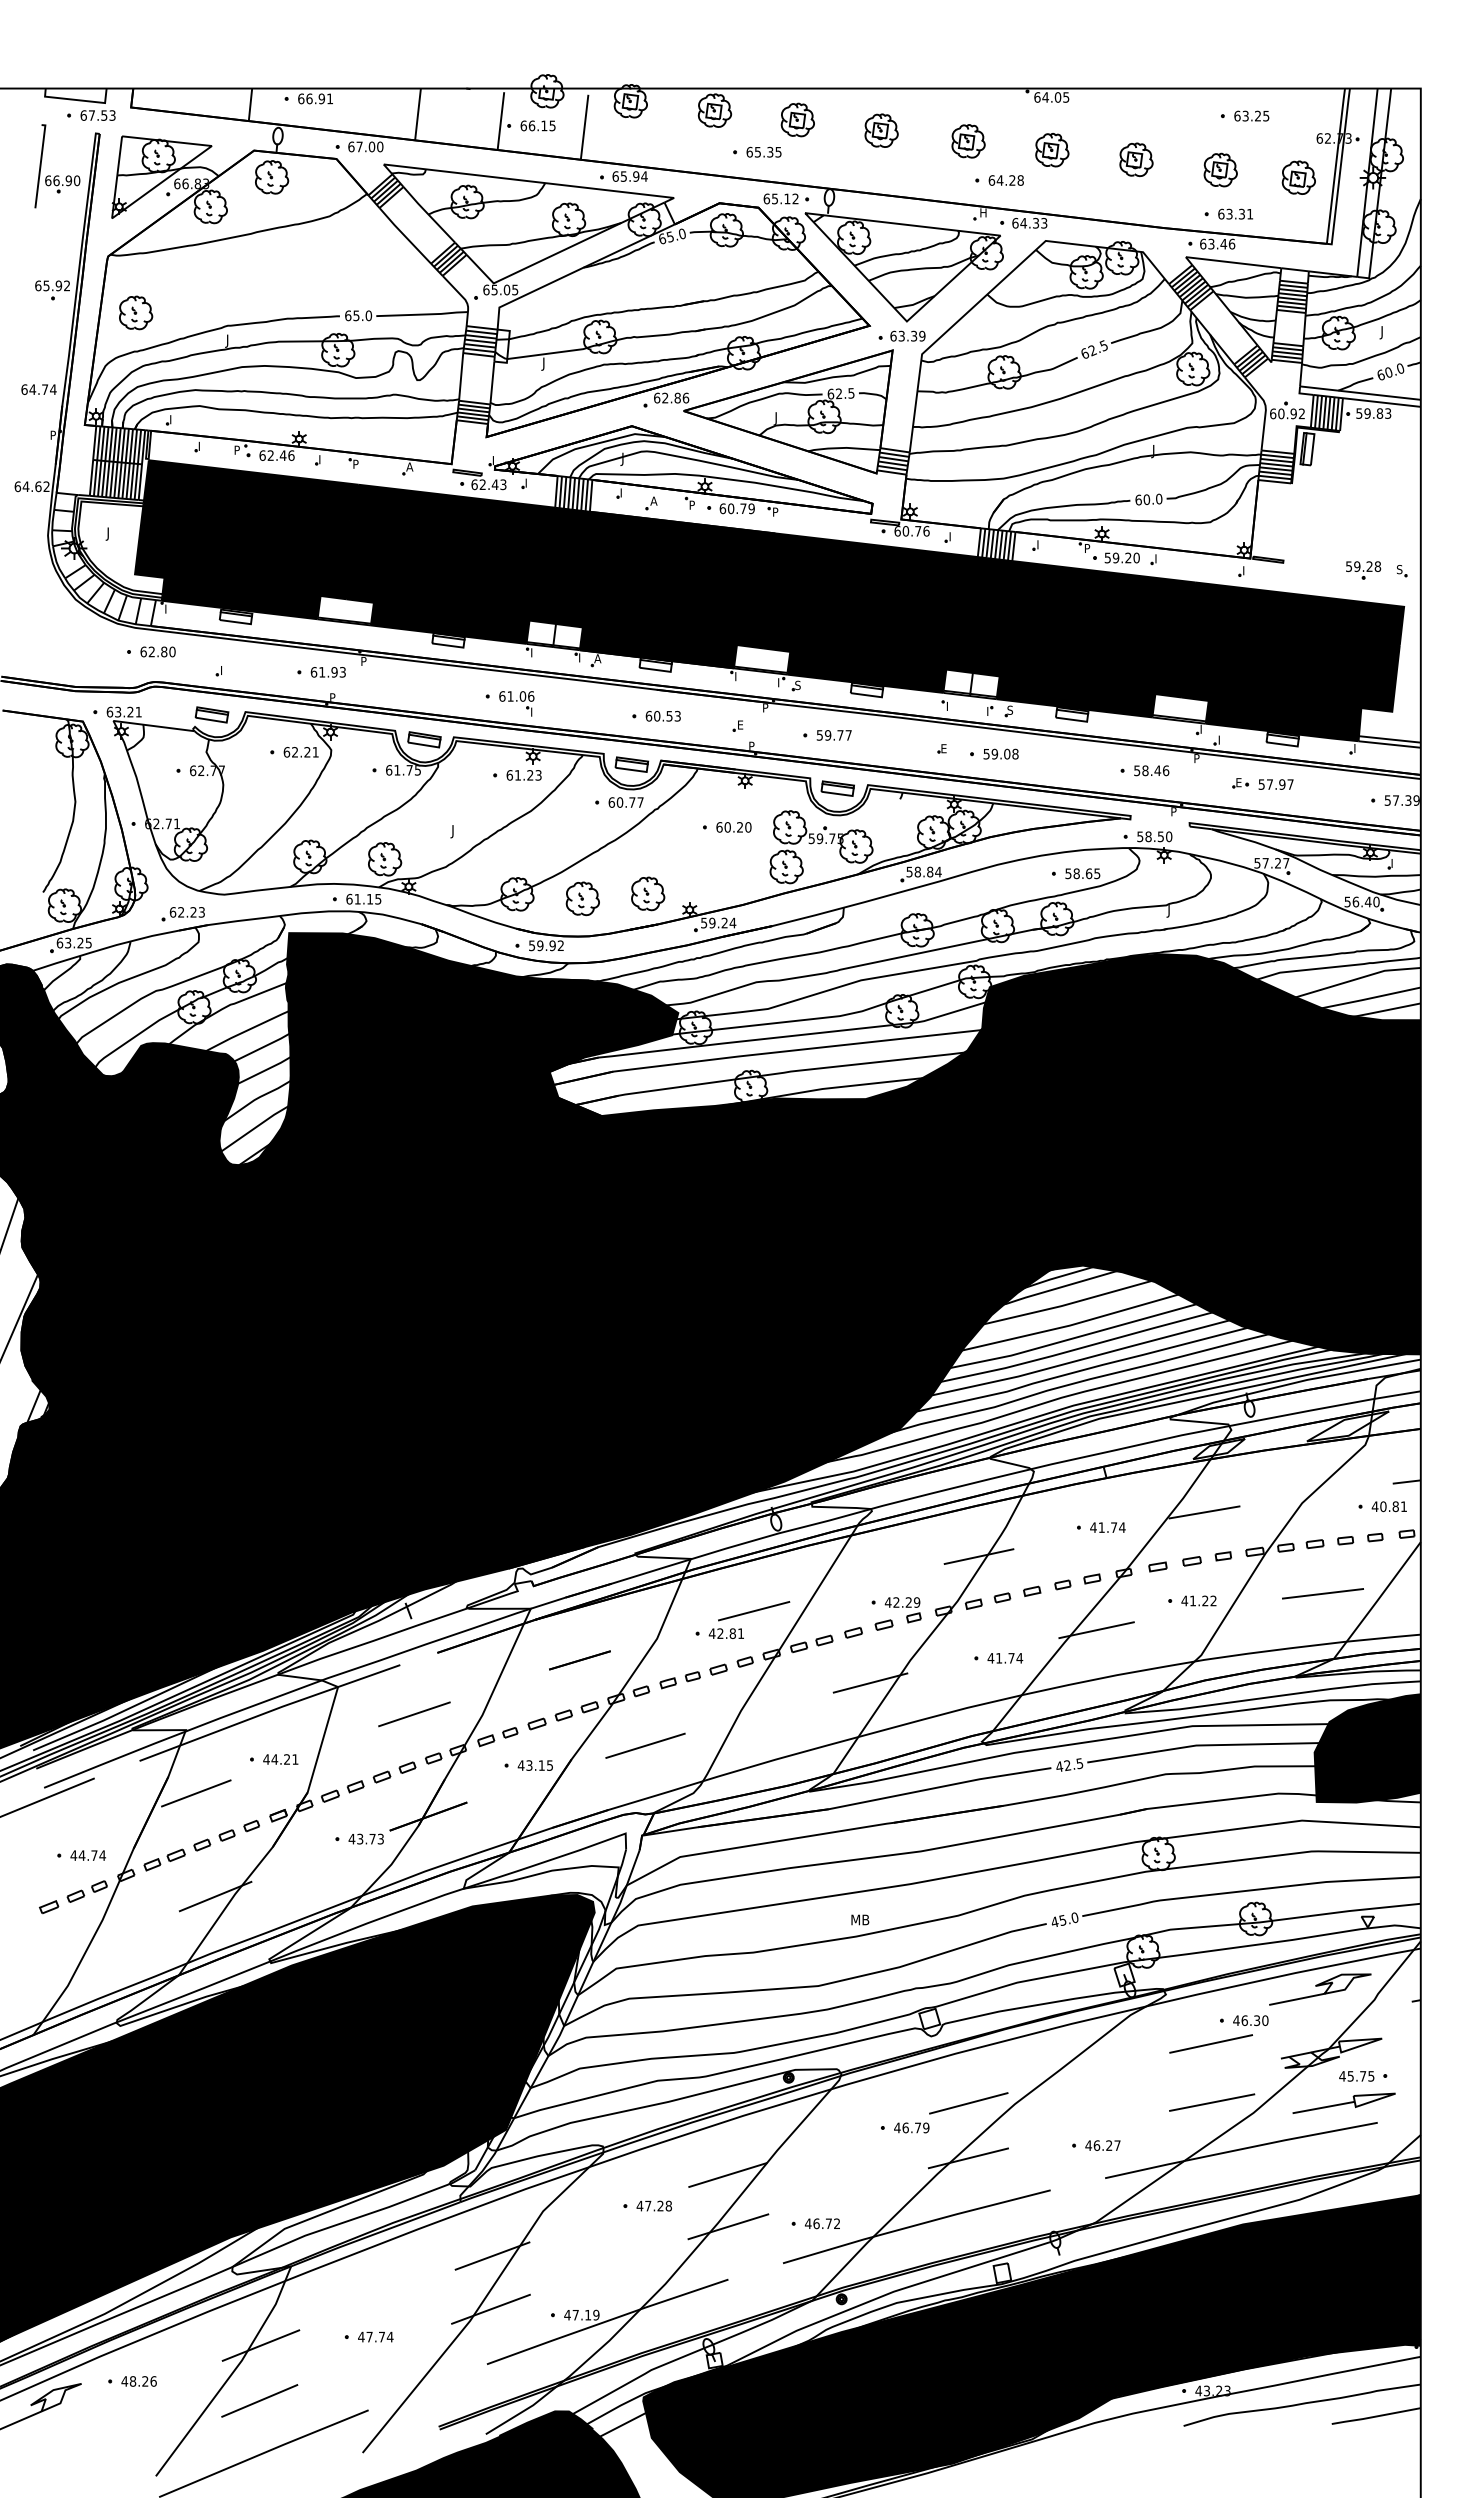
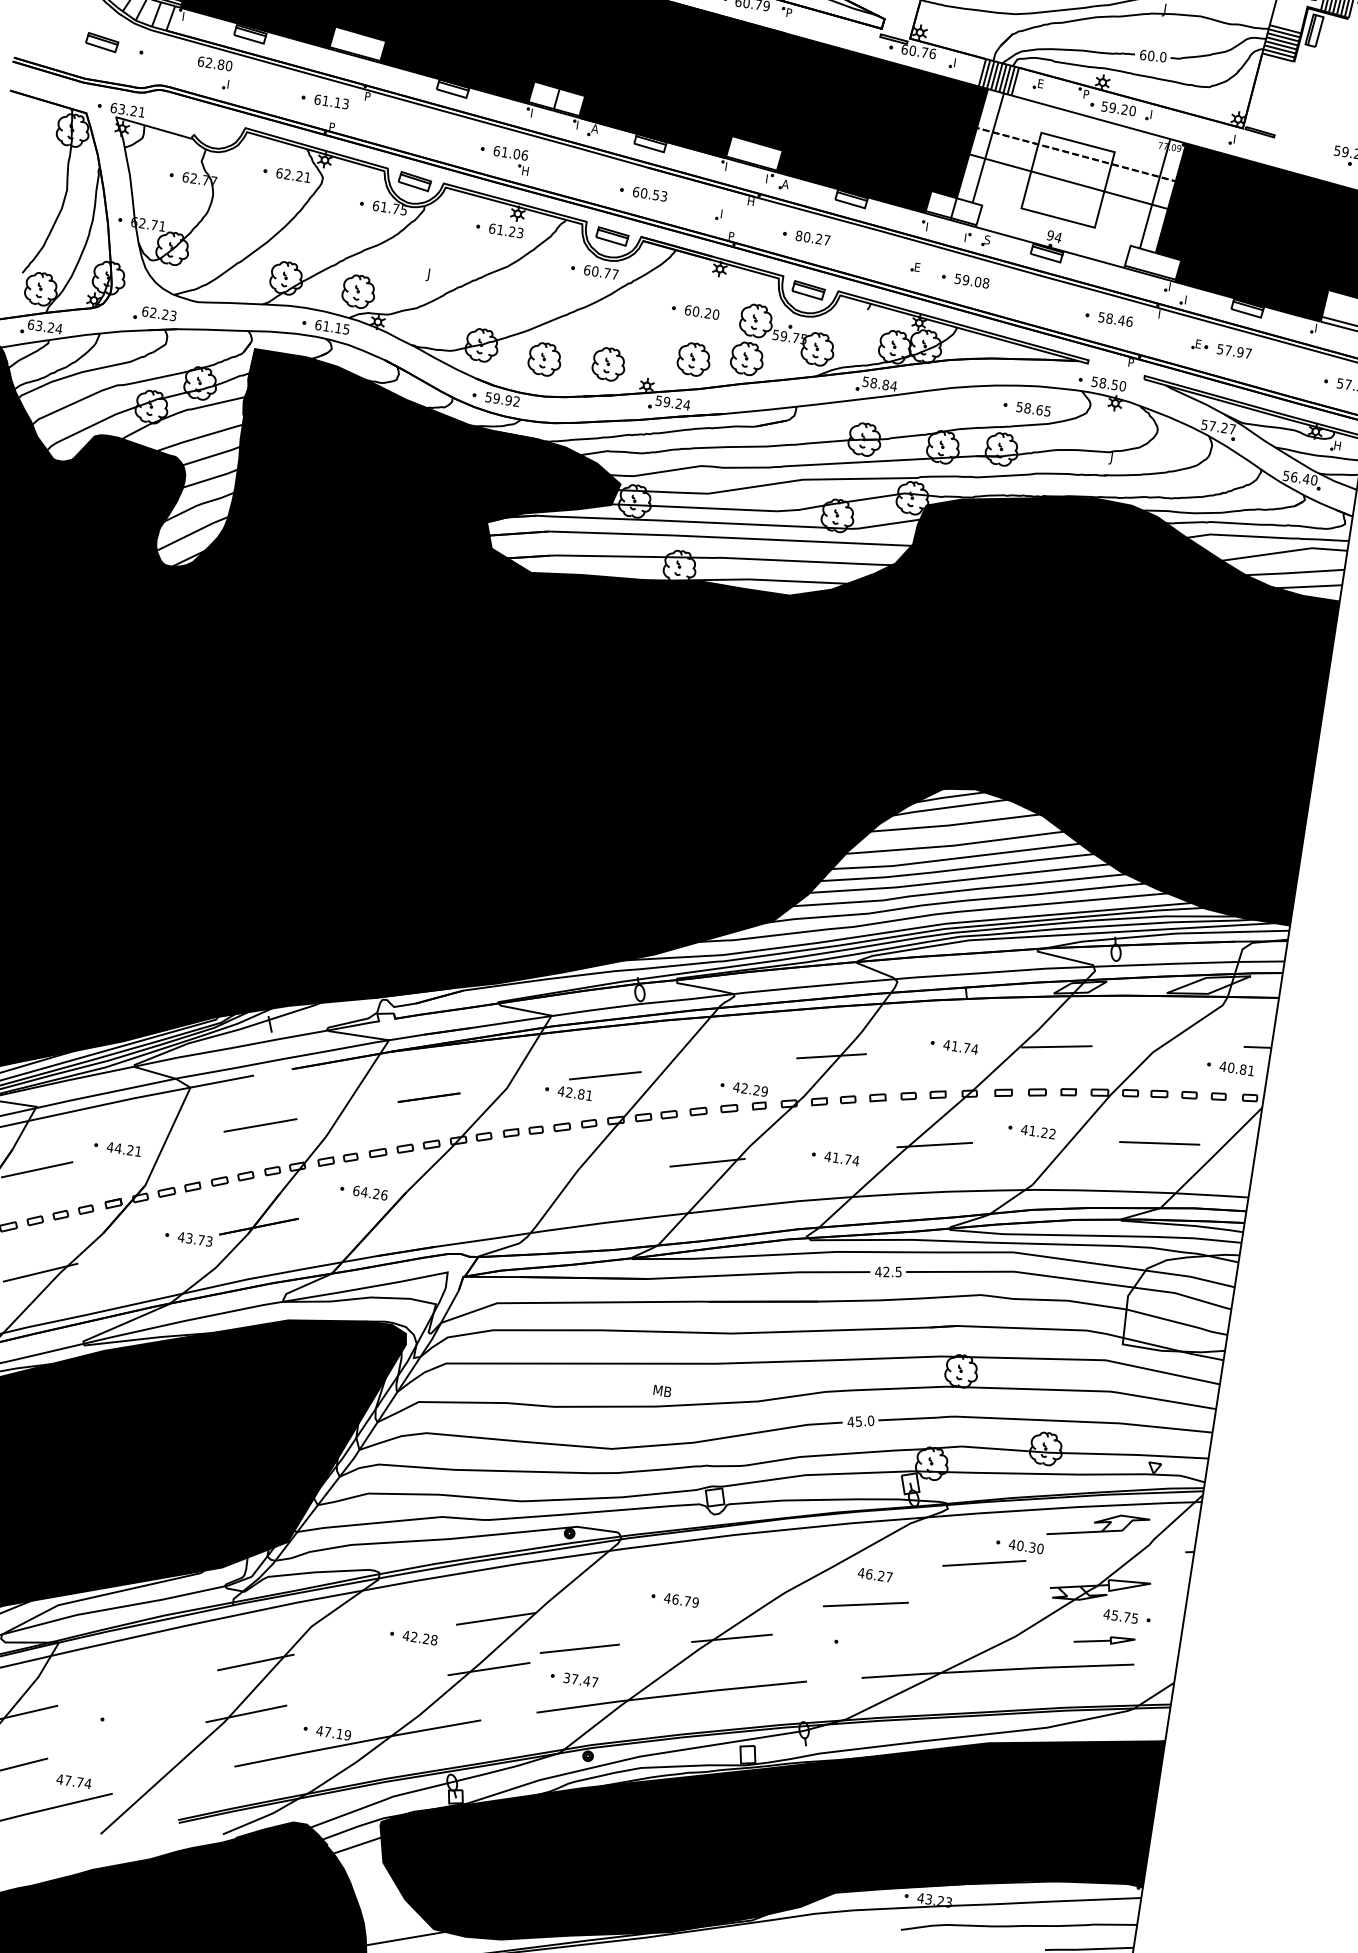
text: (1040, 544) -> (1041, 83), I -> E
fill: (1083, 637) -> (1069, 180), removed
text: (157, 651) -> (214, 63), moved
text: (334, 672) -> (337, 102), 61.93 -> 61.13
text: (798, 685) -> (785, 184), S -> A
text: (766, 707) -> (751, 201), P -> H
text: (534, 711) -> (525, 170), I -> H
part: (211, 714) -> (101, 42), moved
text: (741, 724) -> (724, 213), E -> I
text: (829, 735) -> (808, 237), 59.77 -> 80.27
text: (1197, 756) -> (1162, 312), P -> I
text: (1394, 863) -> (1337, 445), I -> H
part: (733, 875) -> (694, 359), added
text: (88, 942) -> (58, 328), 63.25 -> 63.24
line: (645, 1745) -> (480, 1189), removed
fill: (1367, 1748) -> (1179, 1300), removed
text: (535, 1765) -> (370, 1193), 43.15 -> 64.26
text: (1244, 2020) -> (1020, 1545), 46.30 -> 40.30
line: (1212, 2102) -> (866, 1604), moved
part: (1343, 2102) -> (1104, 1639), size x0.6
line: (968, 2103) -> (579, 1648), moved
text: (1102, 2145) -> (874, 1574), moved
text: (648, 2205) -> (414, 1636), 47.28 -> 42.28
text: (822, 2223) -> (580, 1679), 46.72 -> 37.47
text: (375, 2336) -> (73, 1781), moved

